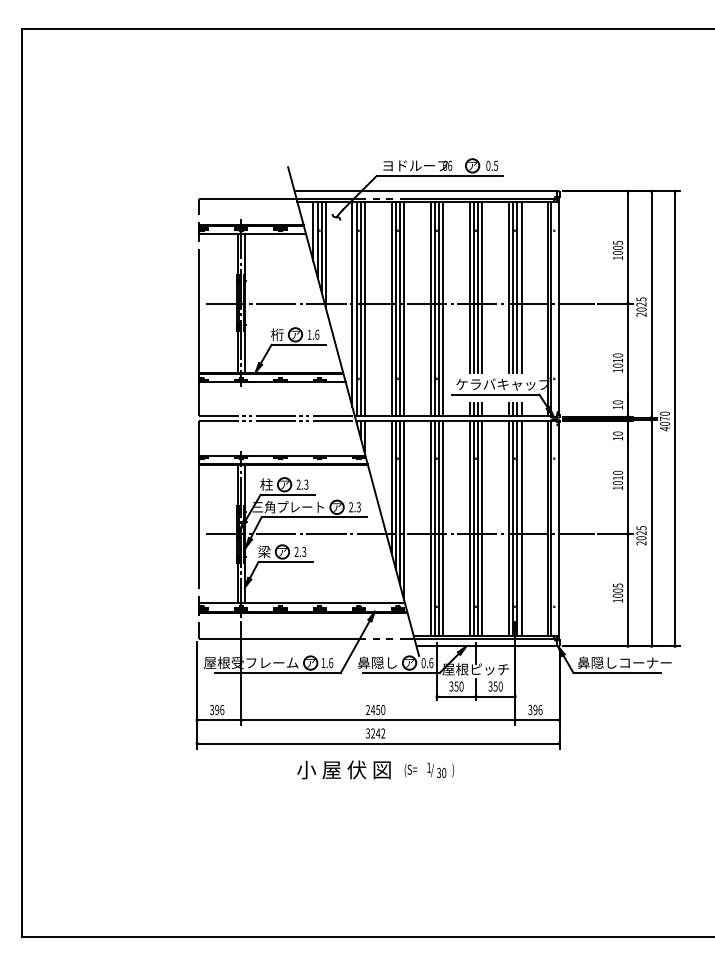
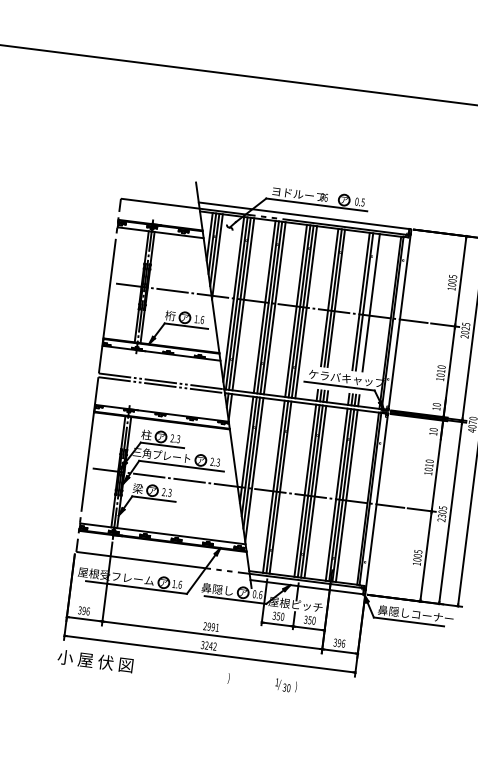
line: (482, 287) -> (339, 298), removed
line: (517, 287) -> (367, 302), removed
line: (443, 528) -> (284, 488), removed
text: (641, 535) -> (442, 513), 2025 -> 2305
text: (377, 709) -> (212, 626), 2450 -> 2991
text: (343, 769) -> (95, 660), moved
text: (410, 770) -> (233, 679), (S= -> )
text: (440, 770) -> (286, 685), moved

